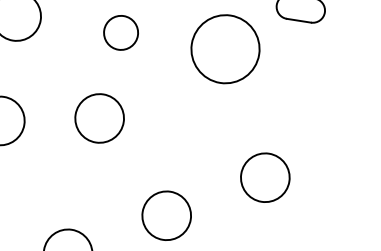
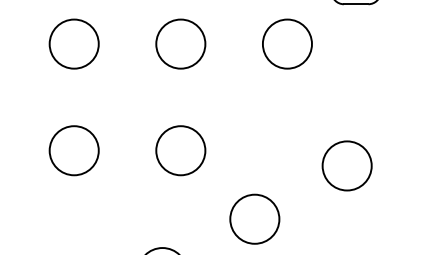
circle: (120, 32) -> (180, 43), size x1.43
circle: (224, 48) -> (286, 43), size x0.71
circle: (99, 118) -> (180, 150), moved

